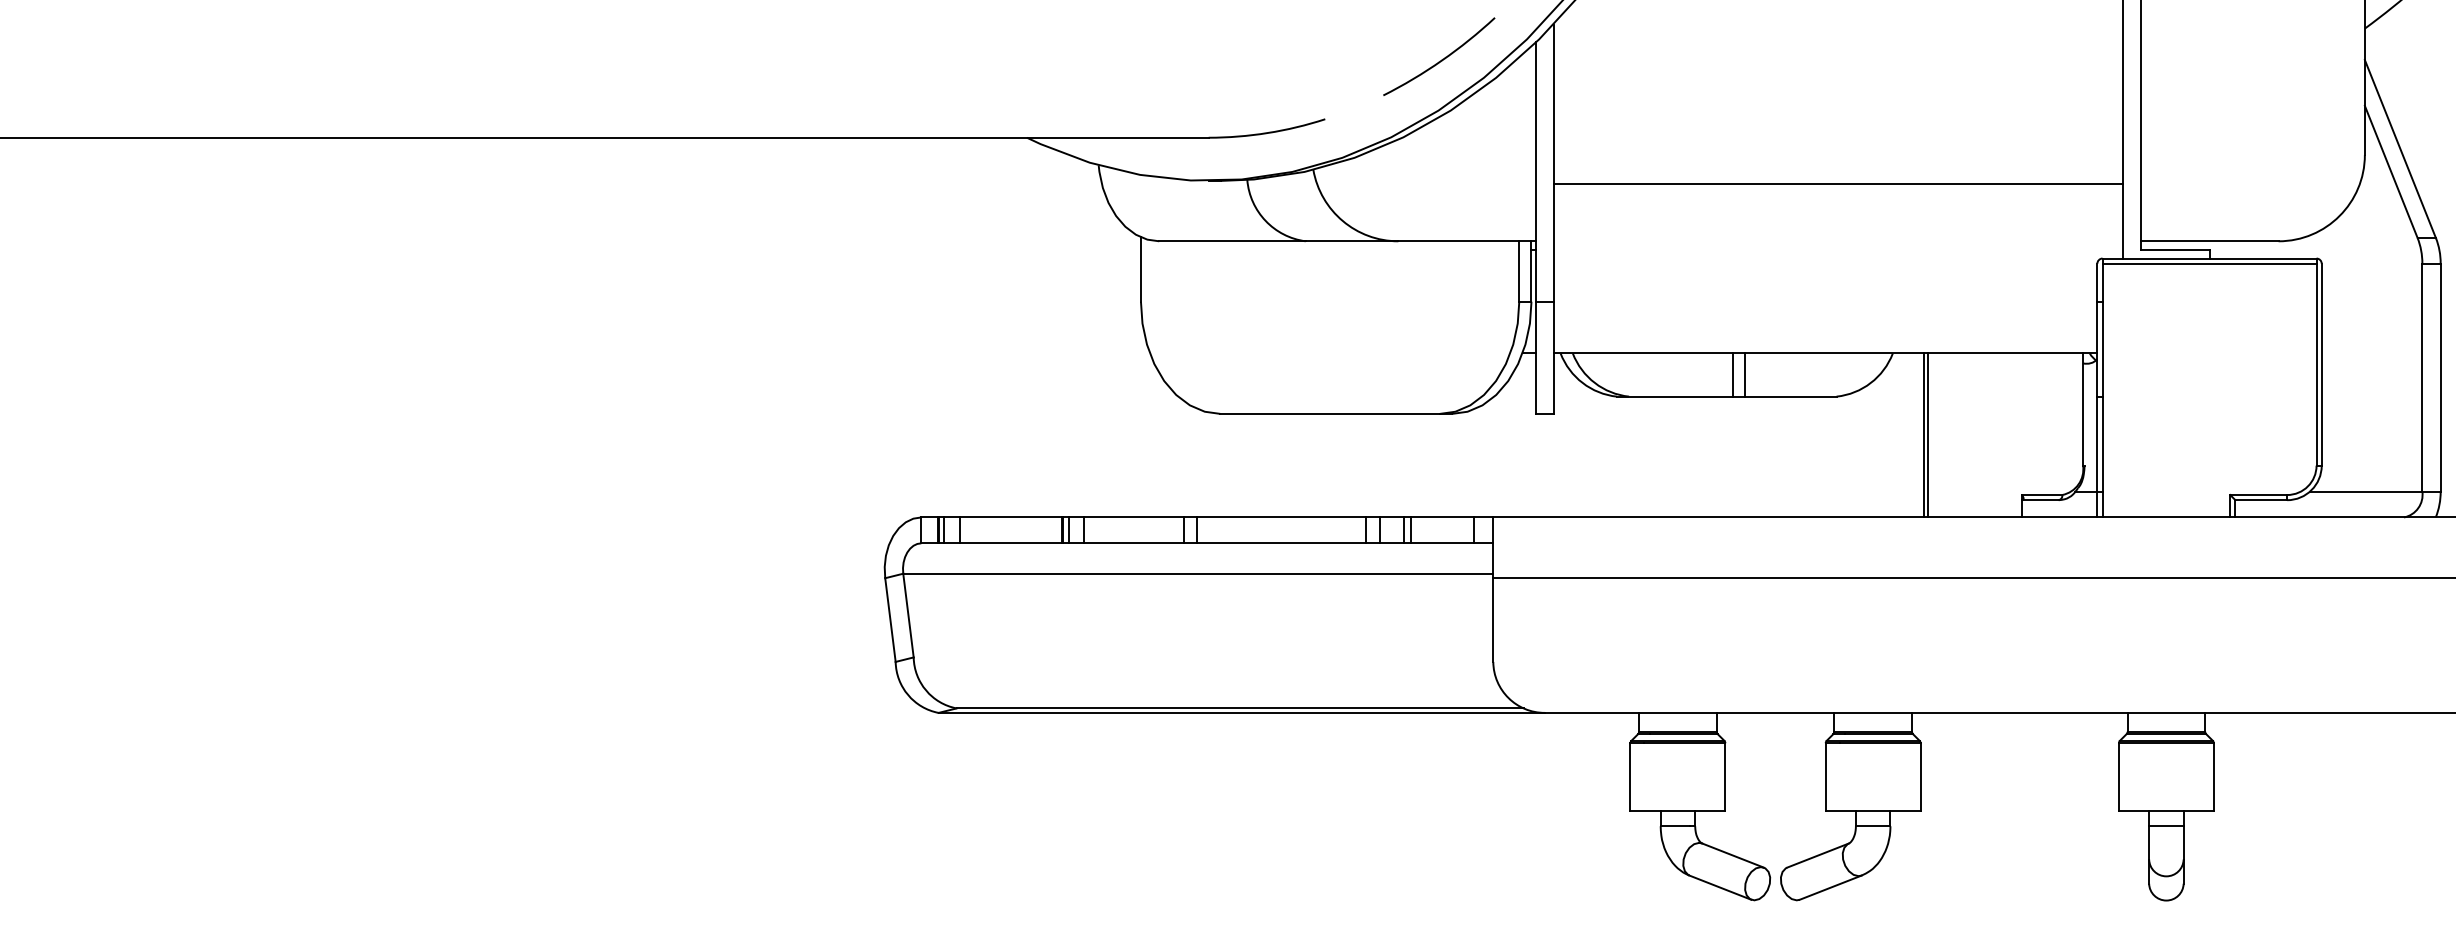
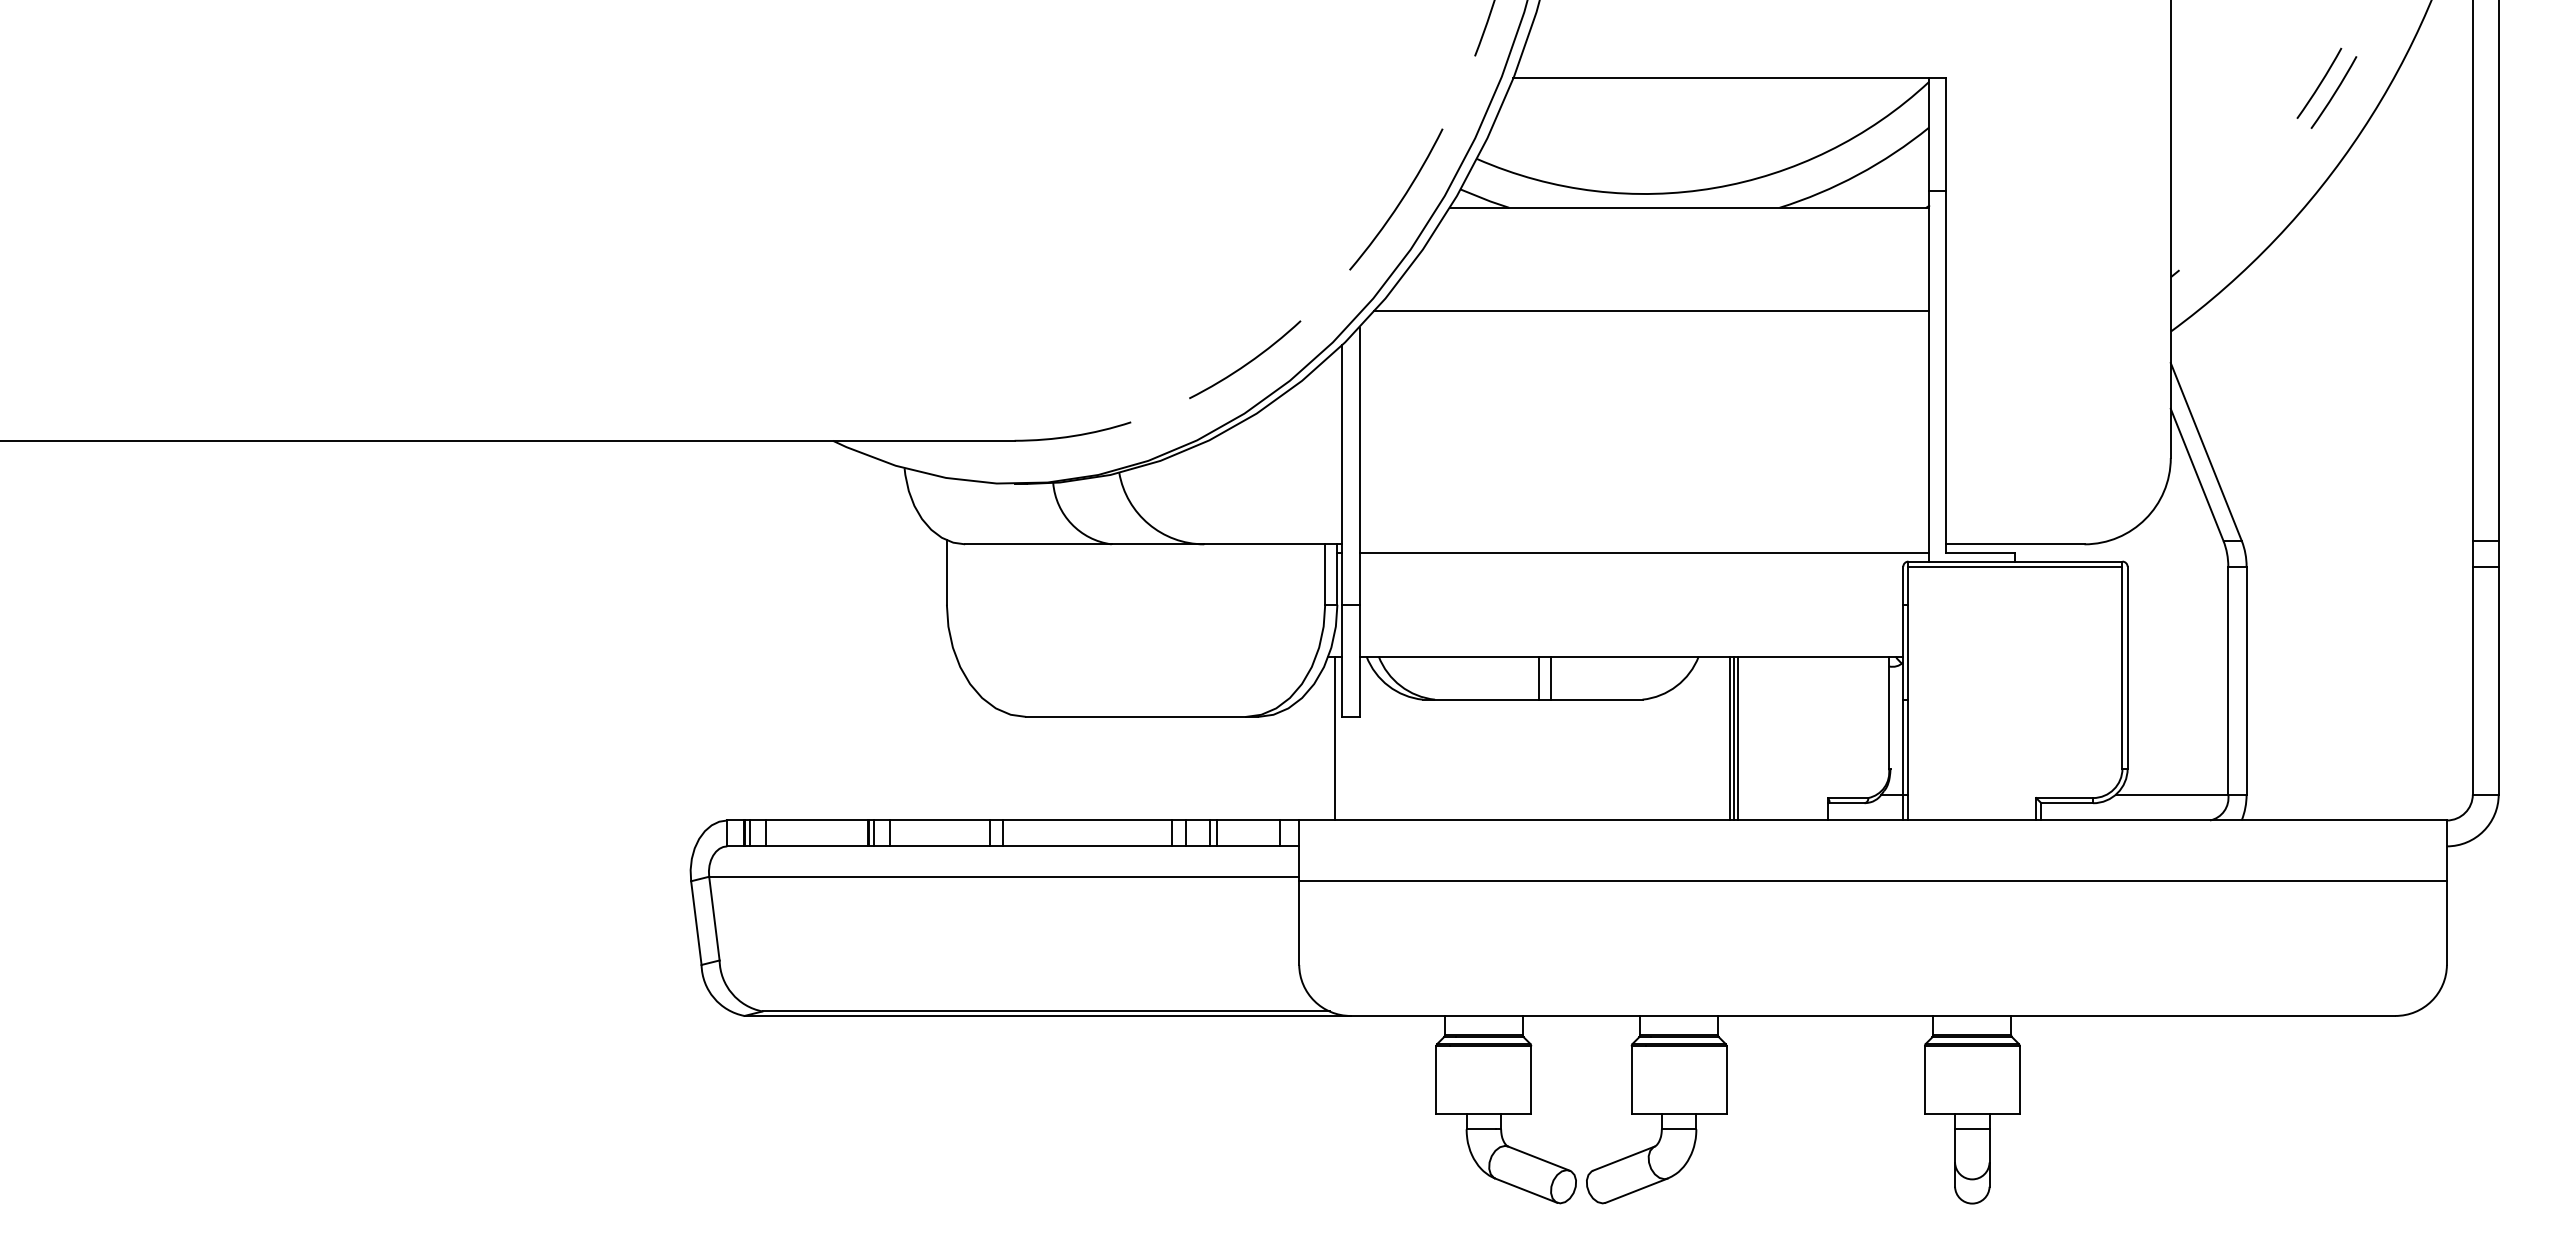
line: (1845, 8) -> (1651, 311), added
line: (1838, 183) -> (1644, 552), moved
line: (1528, 435) -> (1334, 738), added
line: (1931, 435) -> (1737, 738), added

